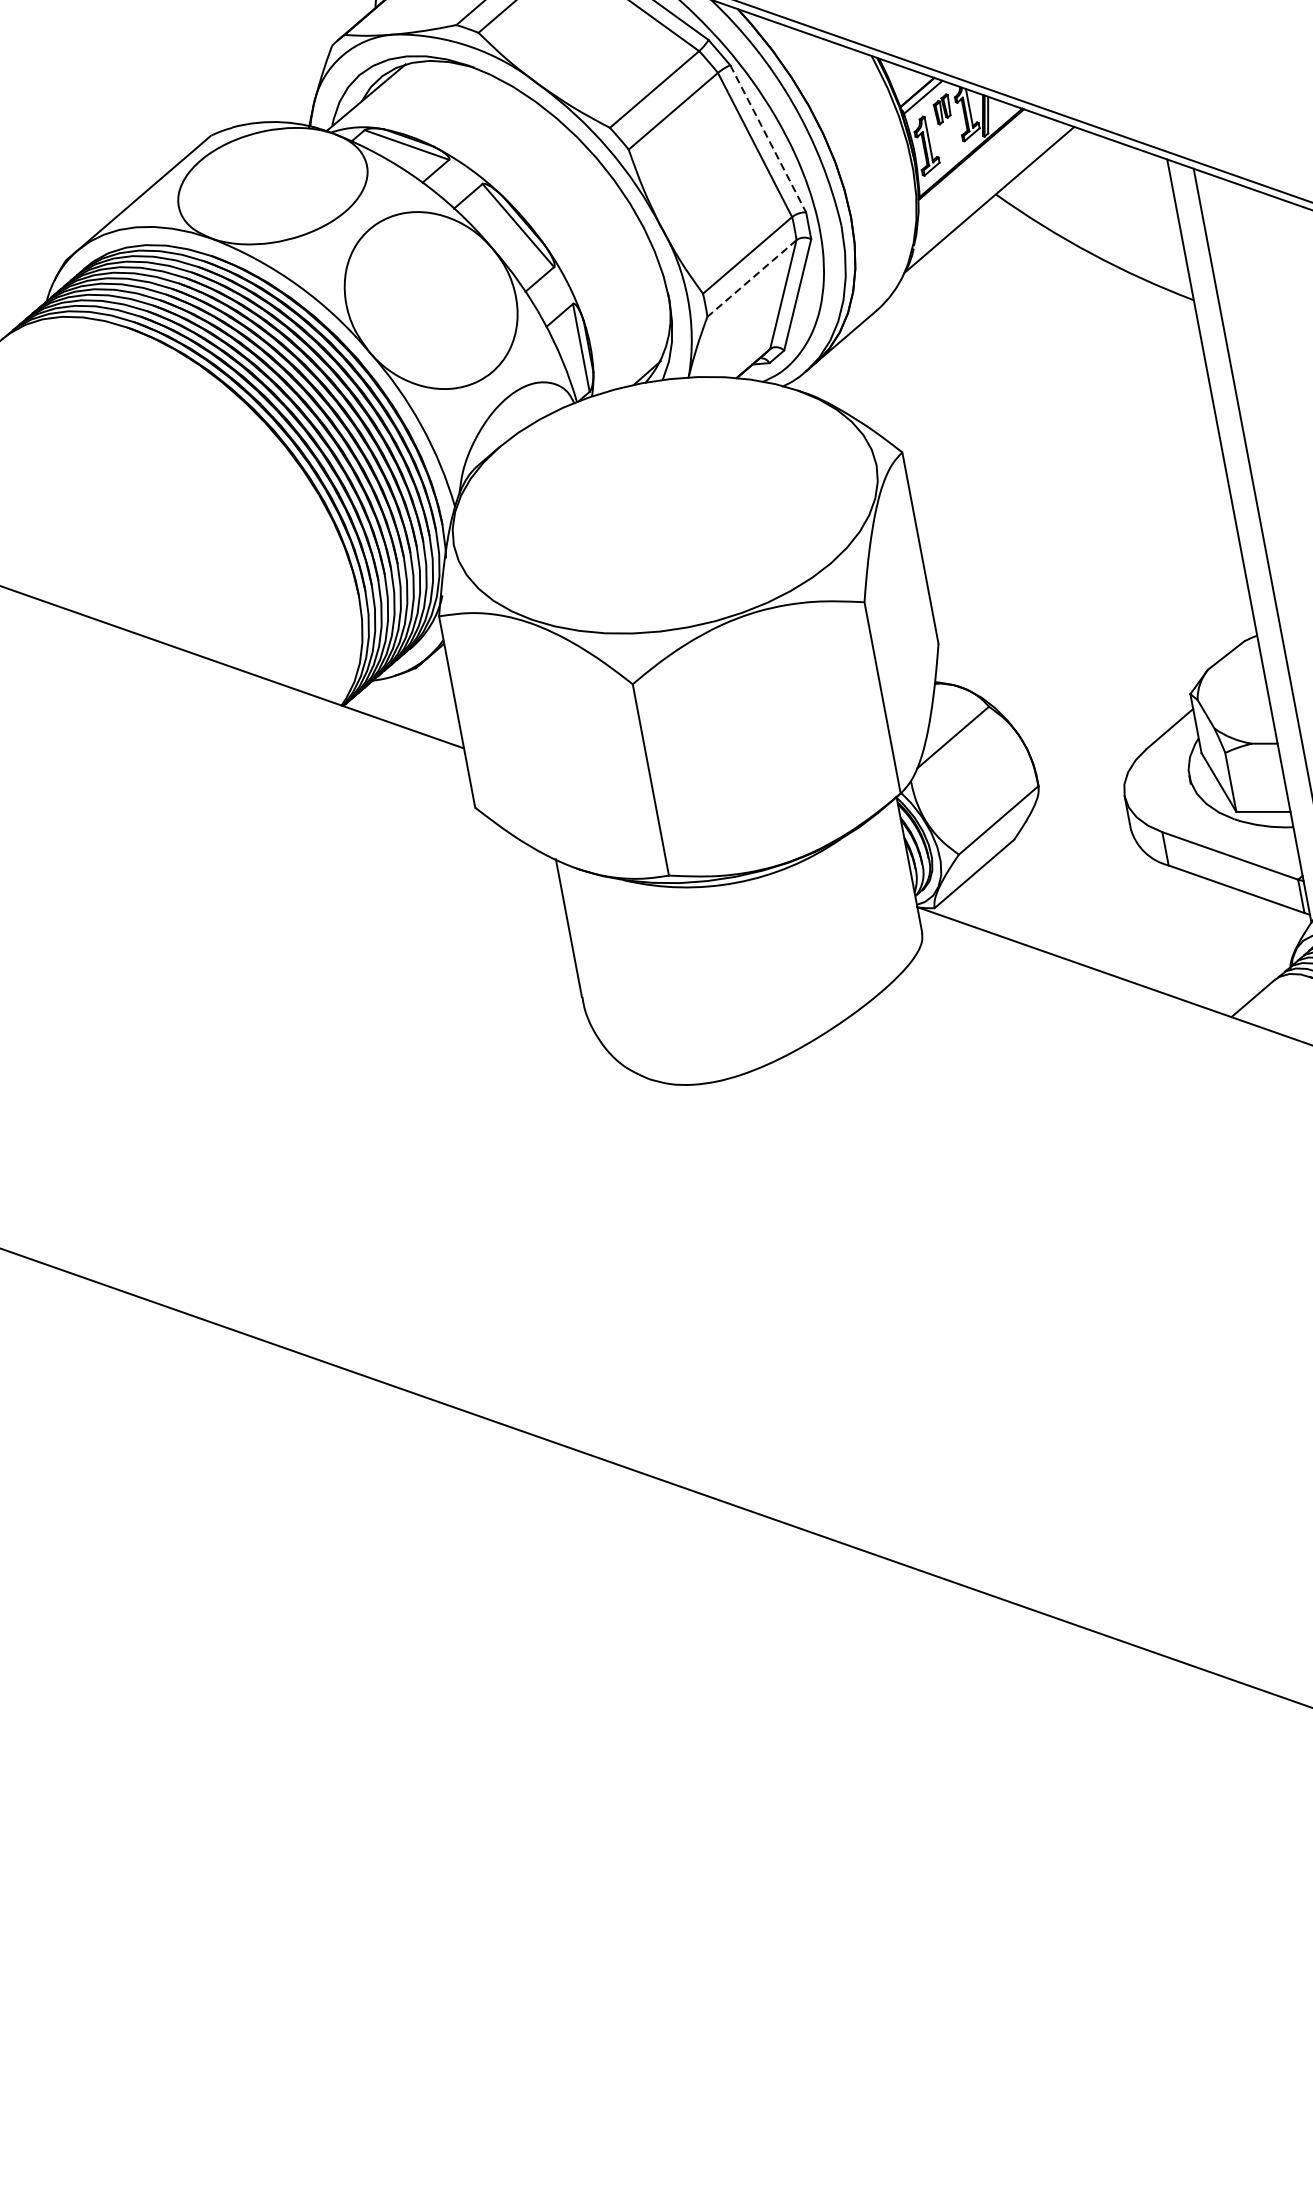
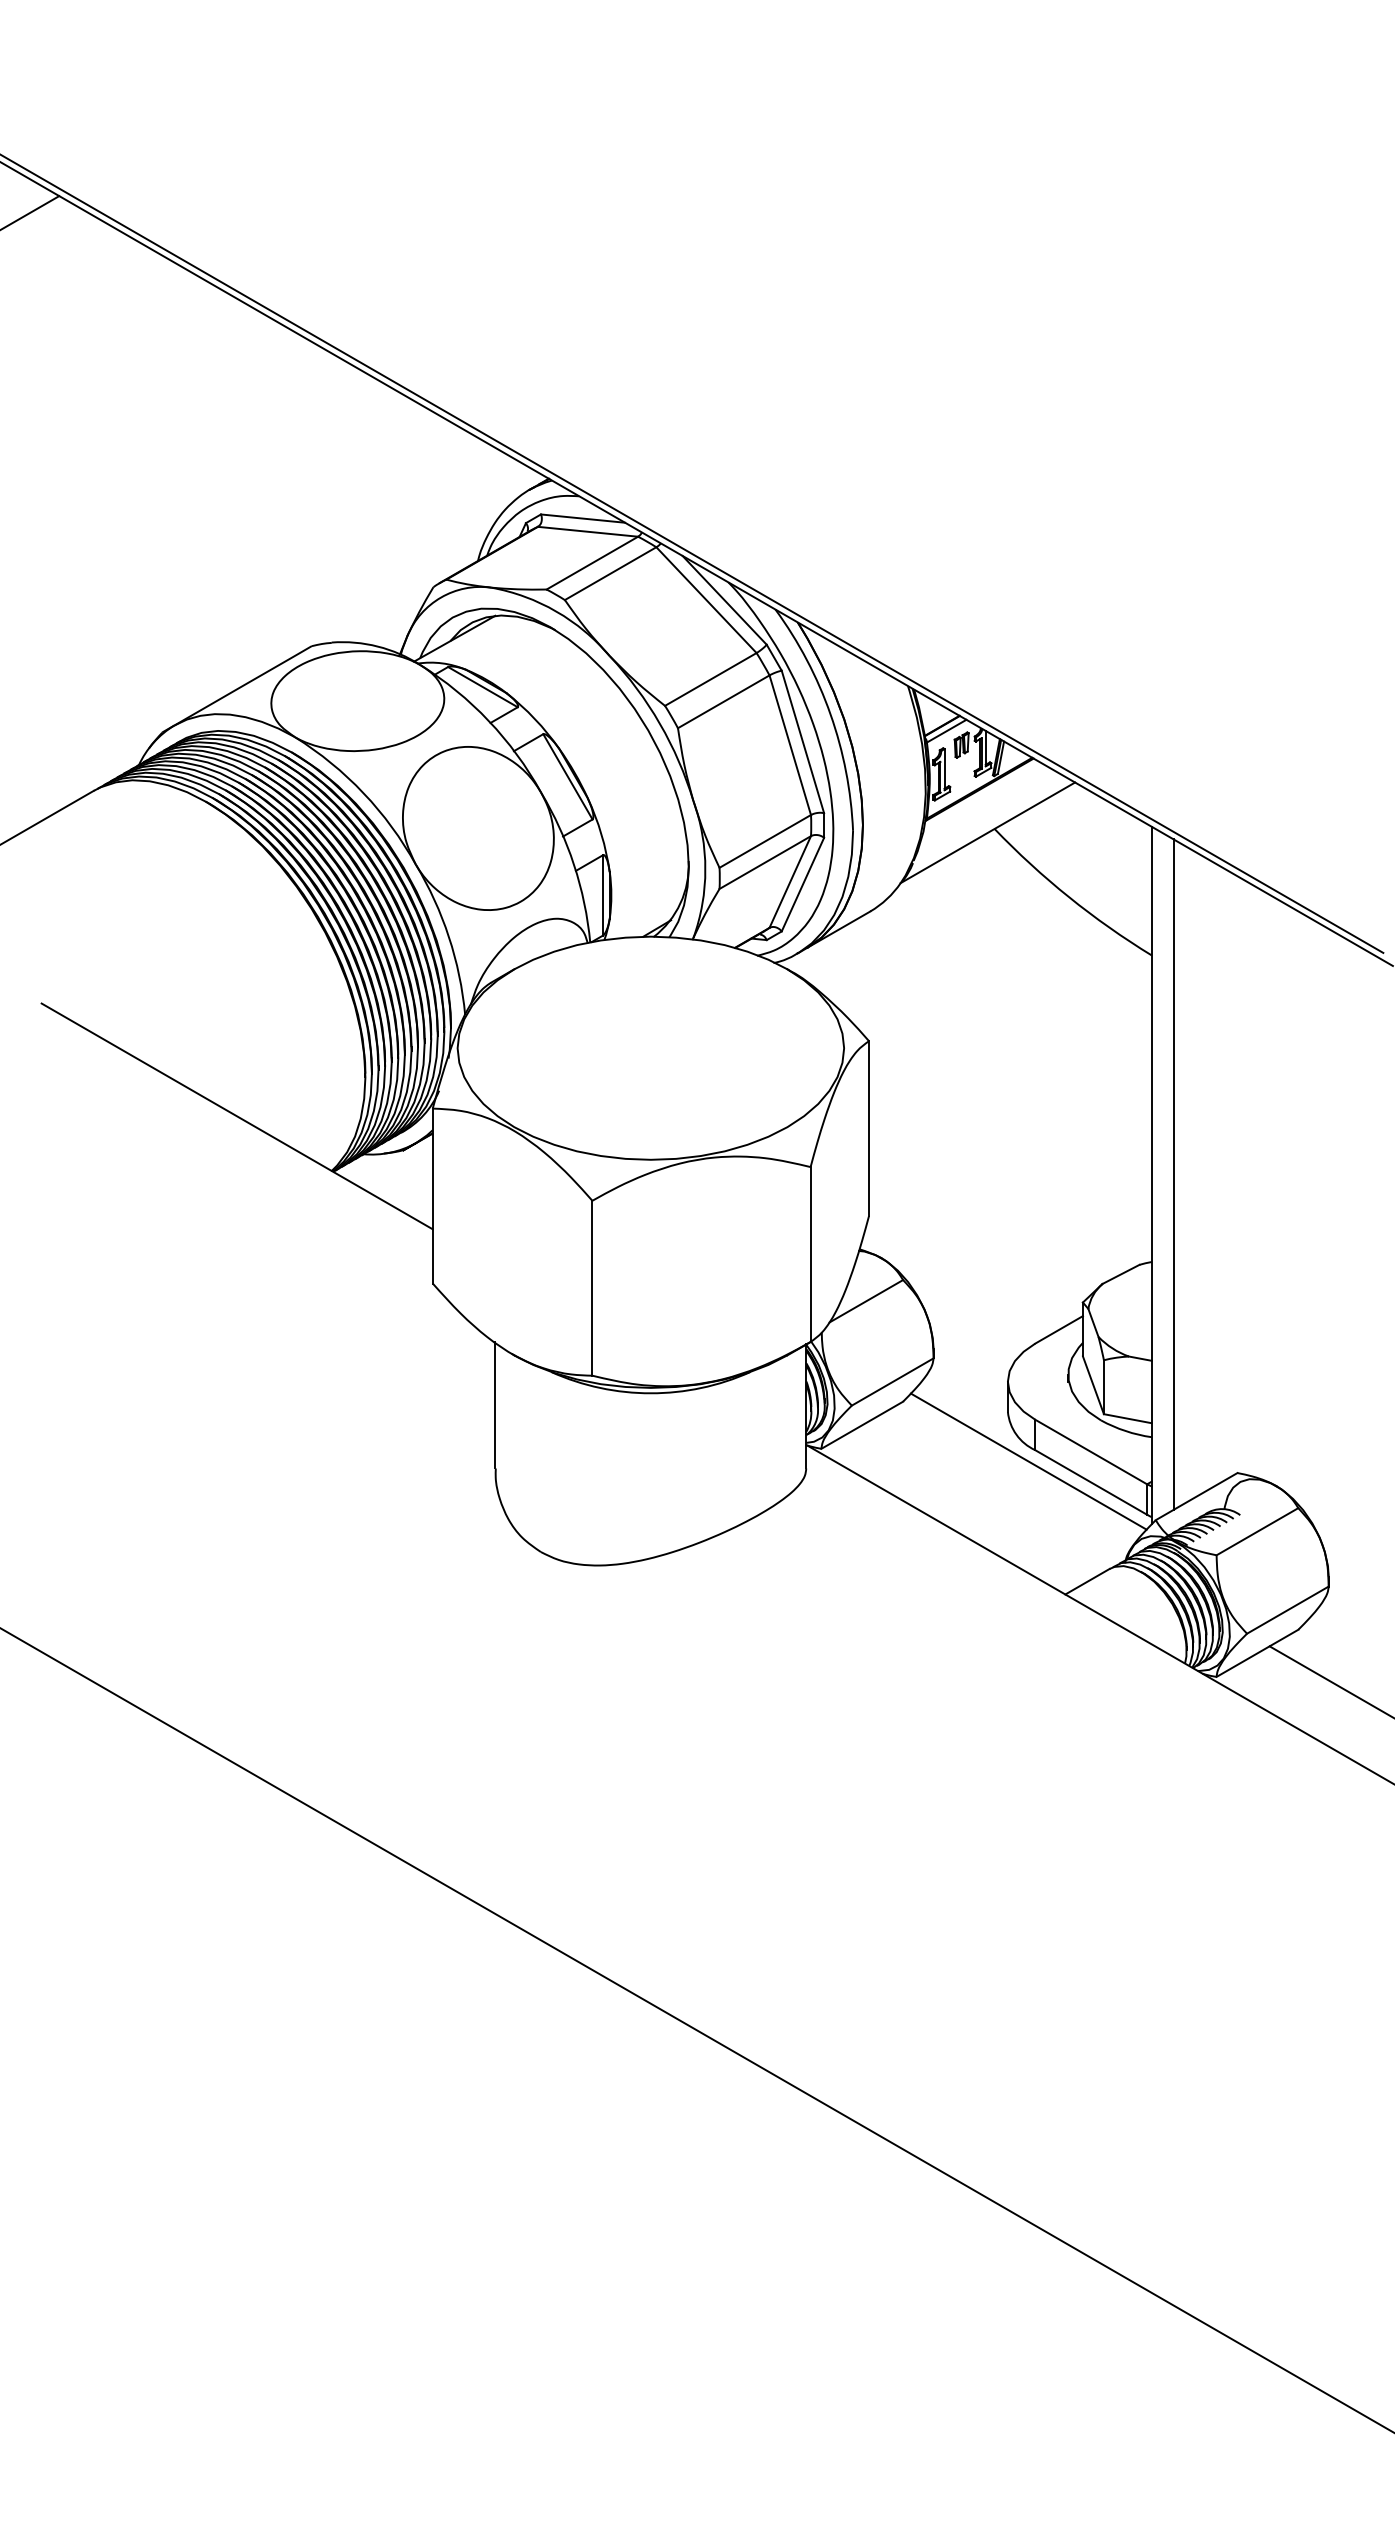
line: (768, 139) -> (803, 742), dashed -> solid
line: (752, 278) -> (765, 862), dashed -> solid
line: (1163, 879) -> (1028, 1461), added

